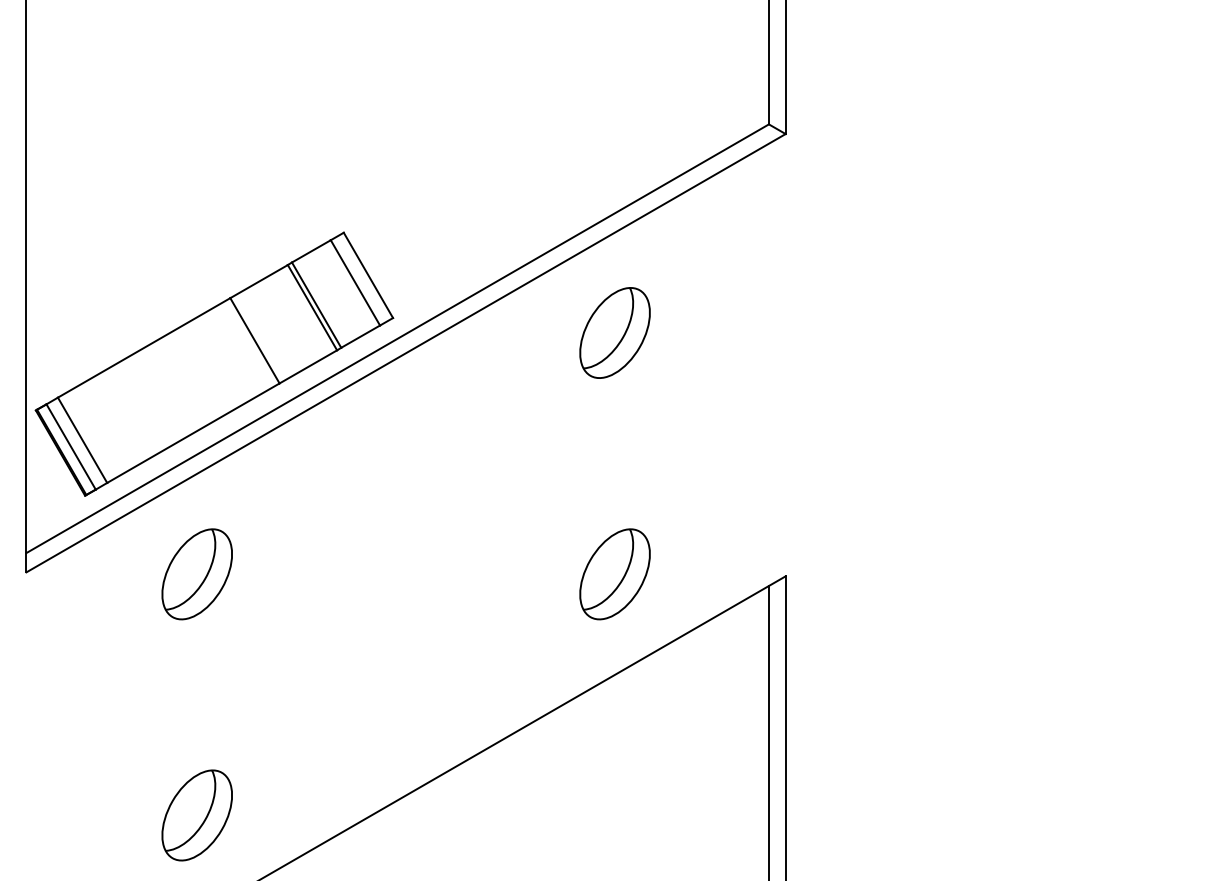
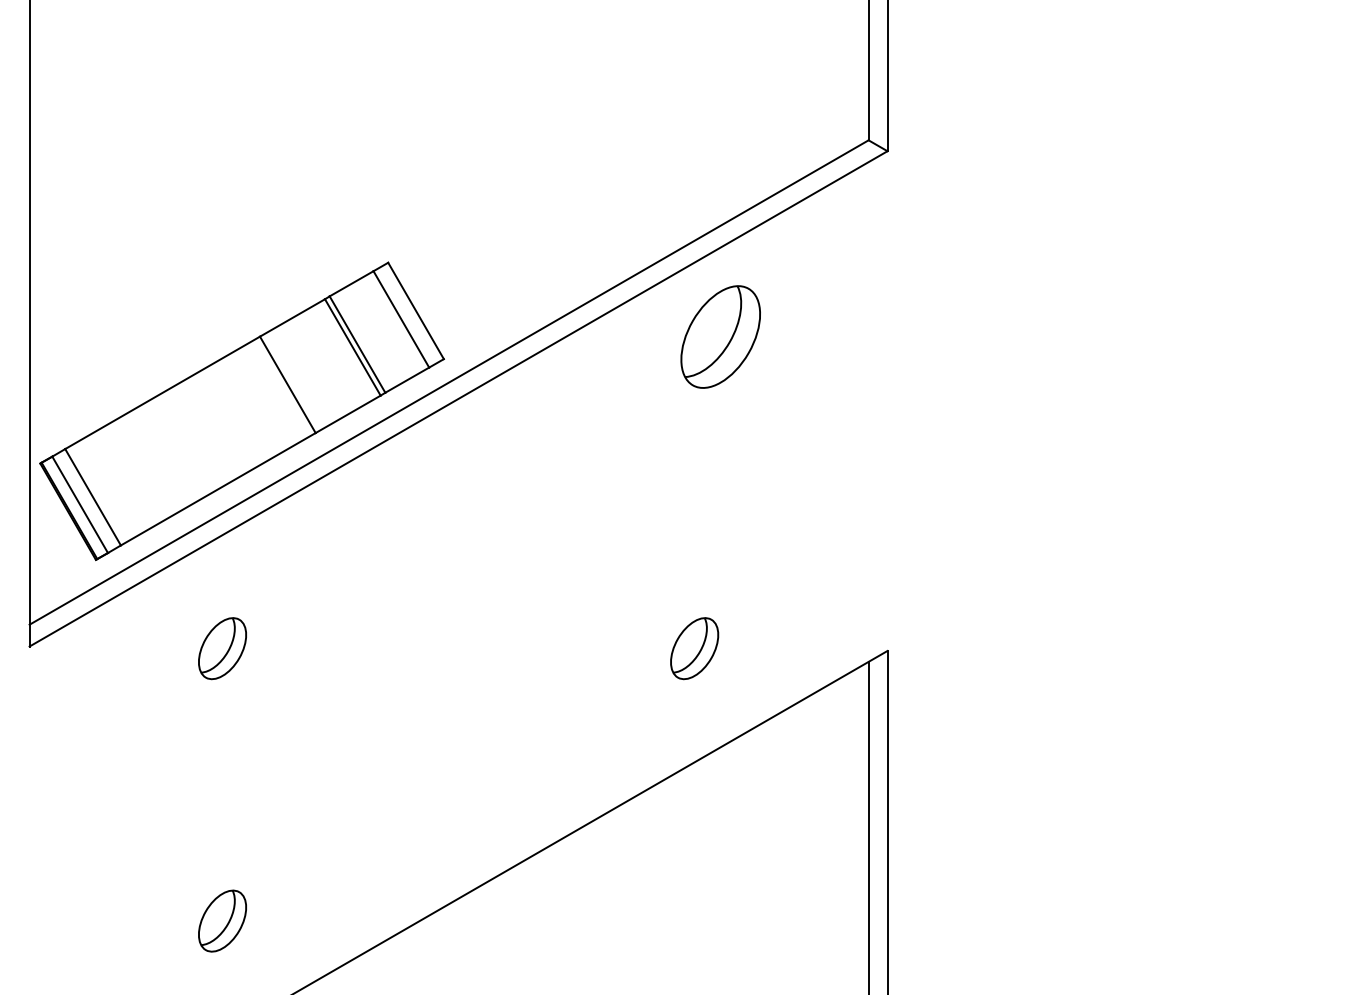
part: (614, 332) -> (720, 336), moved
part: (197, 574) -> (222, 648), size x0.6
part: (614, 574) -> (694, 648), size x0.6
part: (197, 814) -> (222, 920), size x0.6

